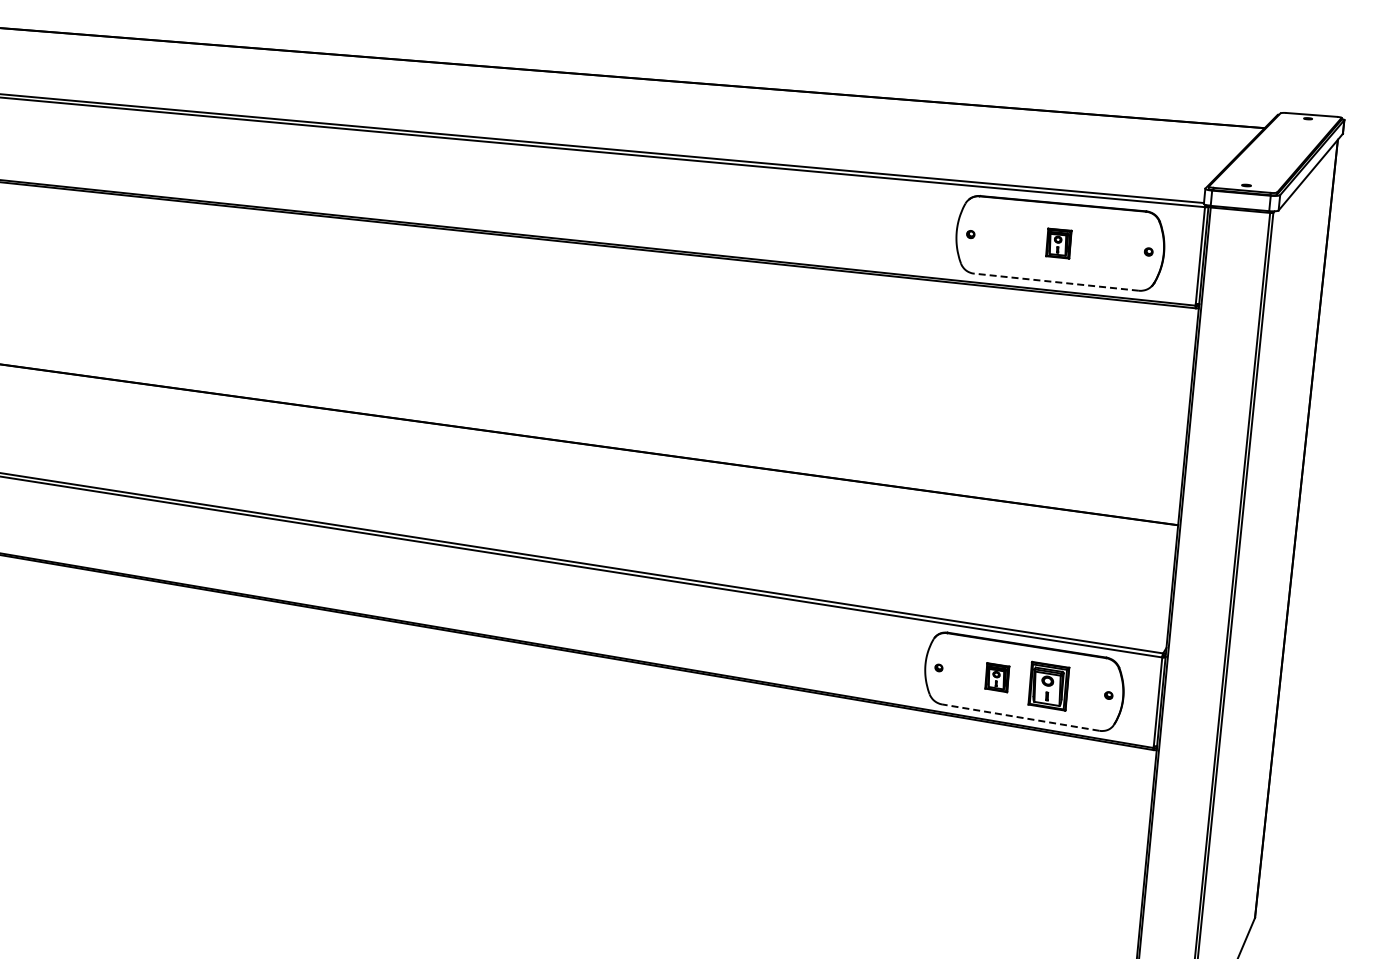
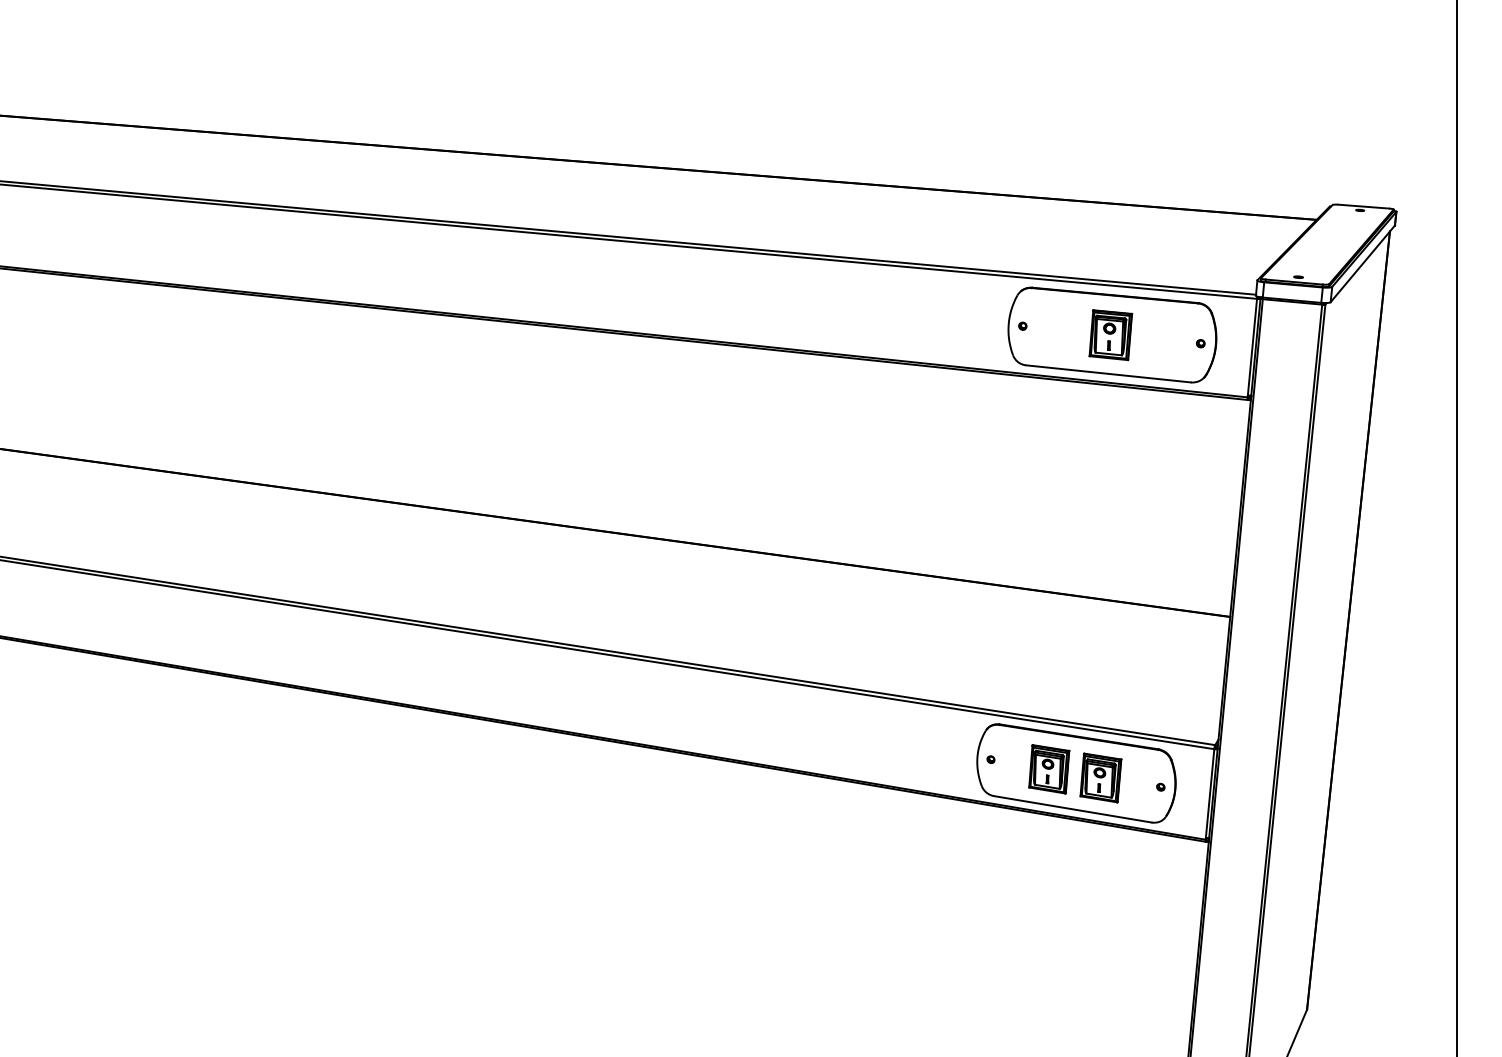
part: (1058, 243) -> (1110, 335), size x1.67
line: (1056, 281) -> (1108, 373), dashed -> solid
part: (997, 677) -> (1049, 769), size x1.67
line: (1020, 717) -> (1072, 809), dashed -> solid

